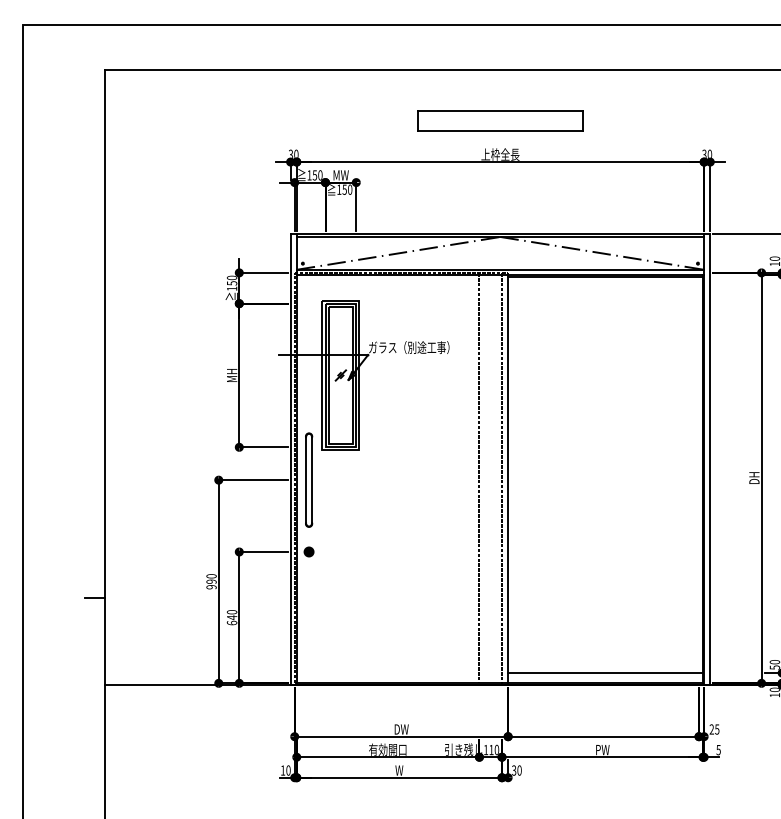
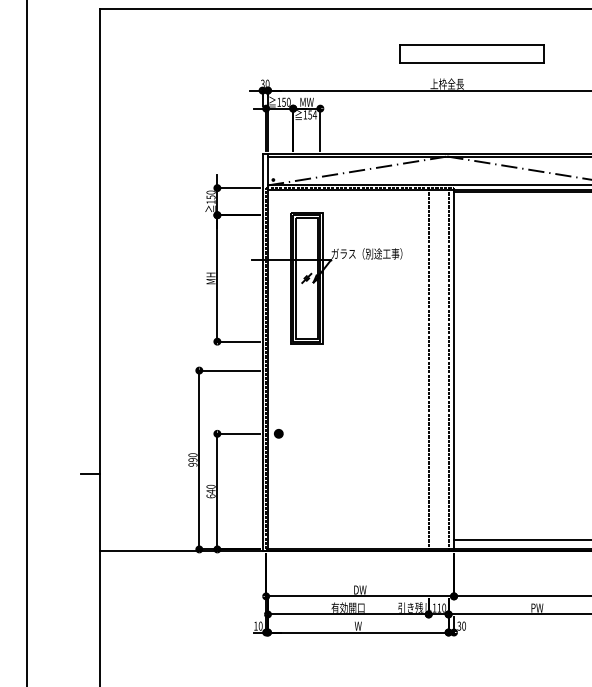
part: (500, 120) -> (471, 54), moved
text: (349, 189) -> (314, 114), 150 -> 154
part: (309, 479) -> (279, 370), removed

